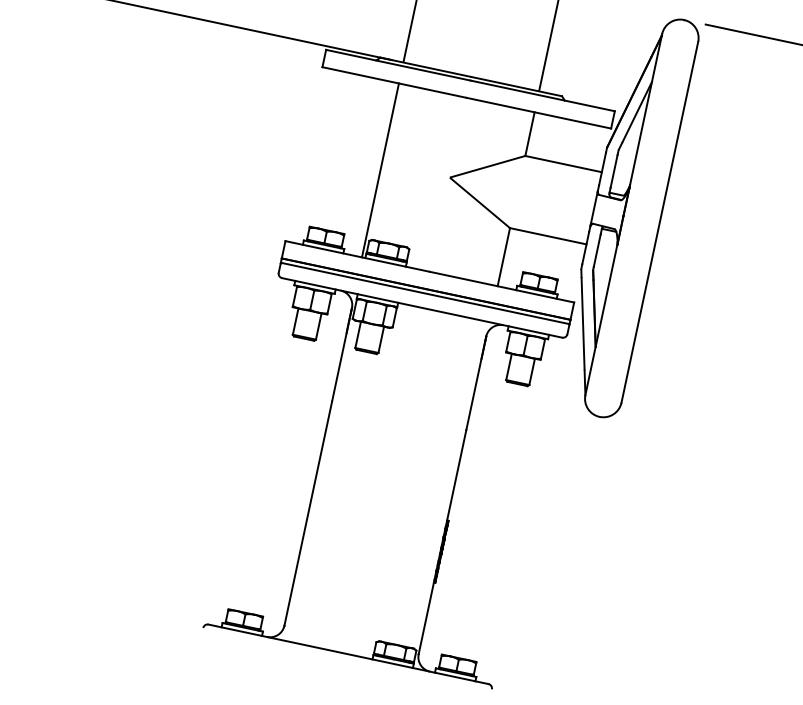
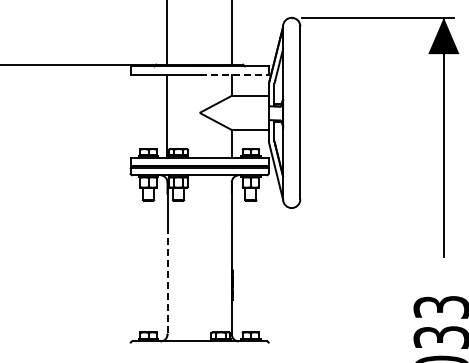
line: (539, 112) -> (234, 74), solid -> dashed
line: (308, 512) -> (167, 280), solid -> dashed

